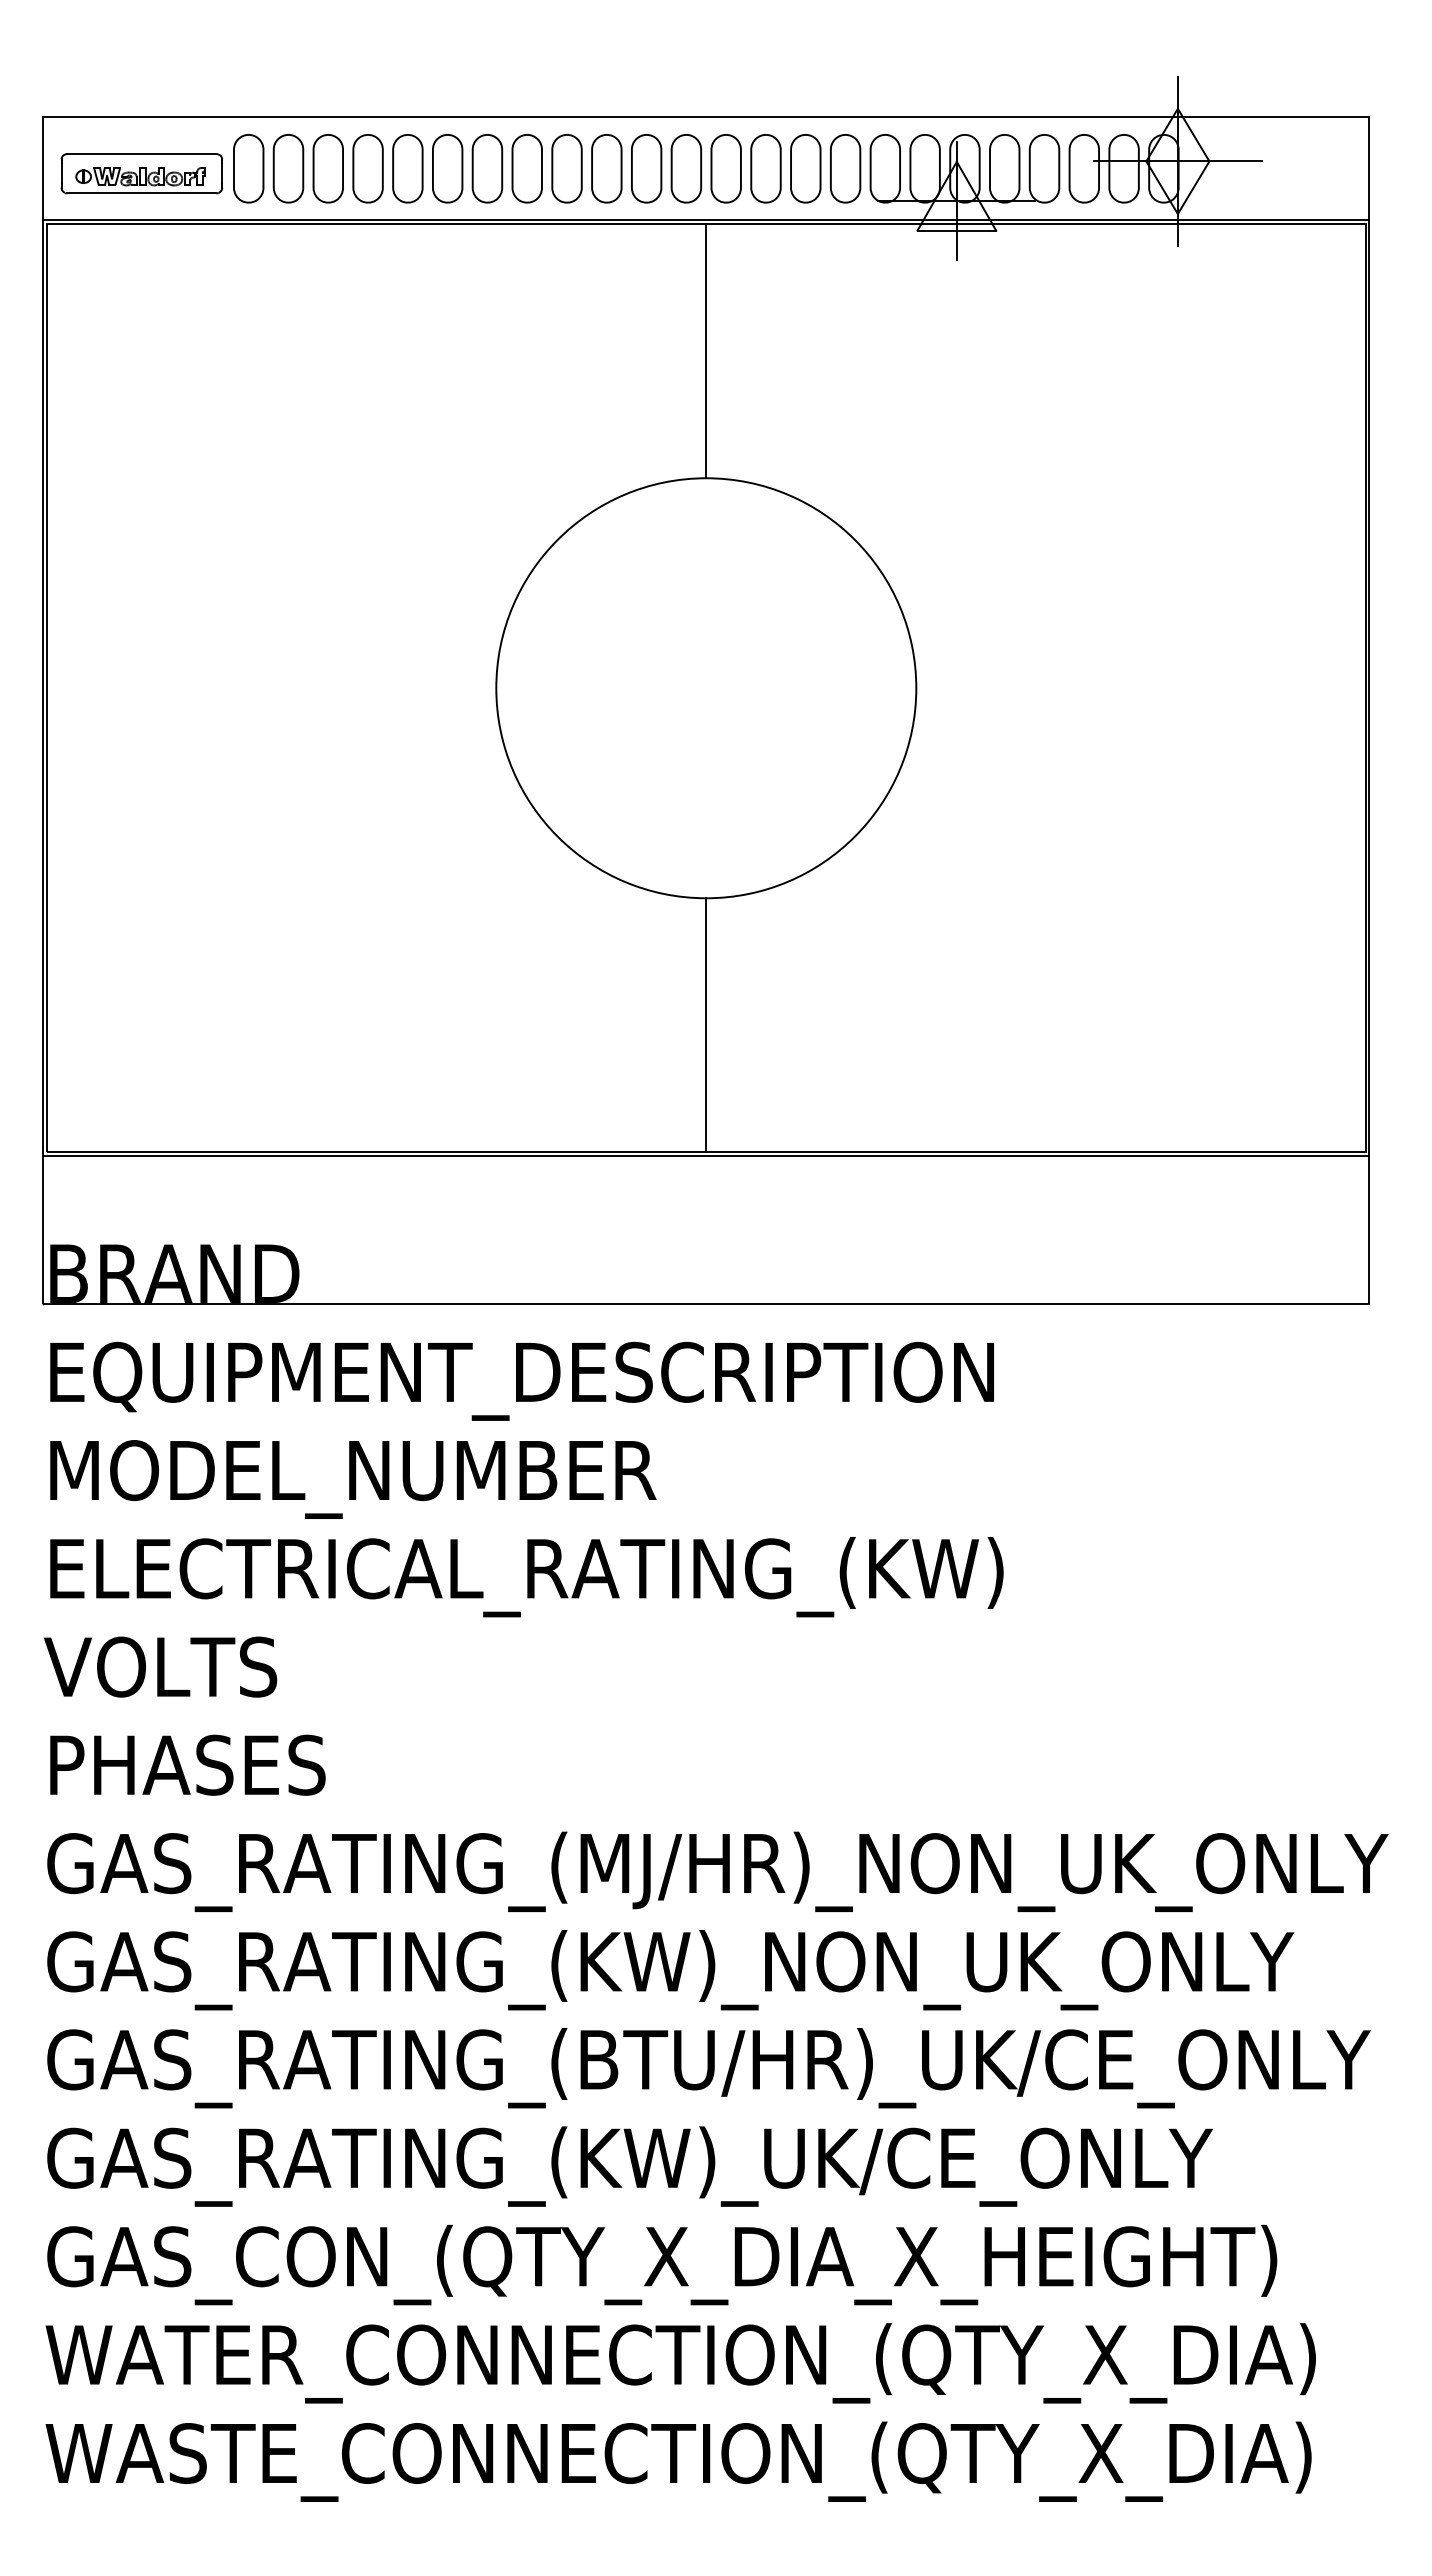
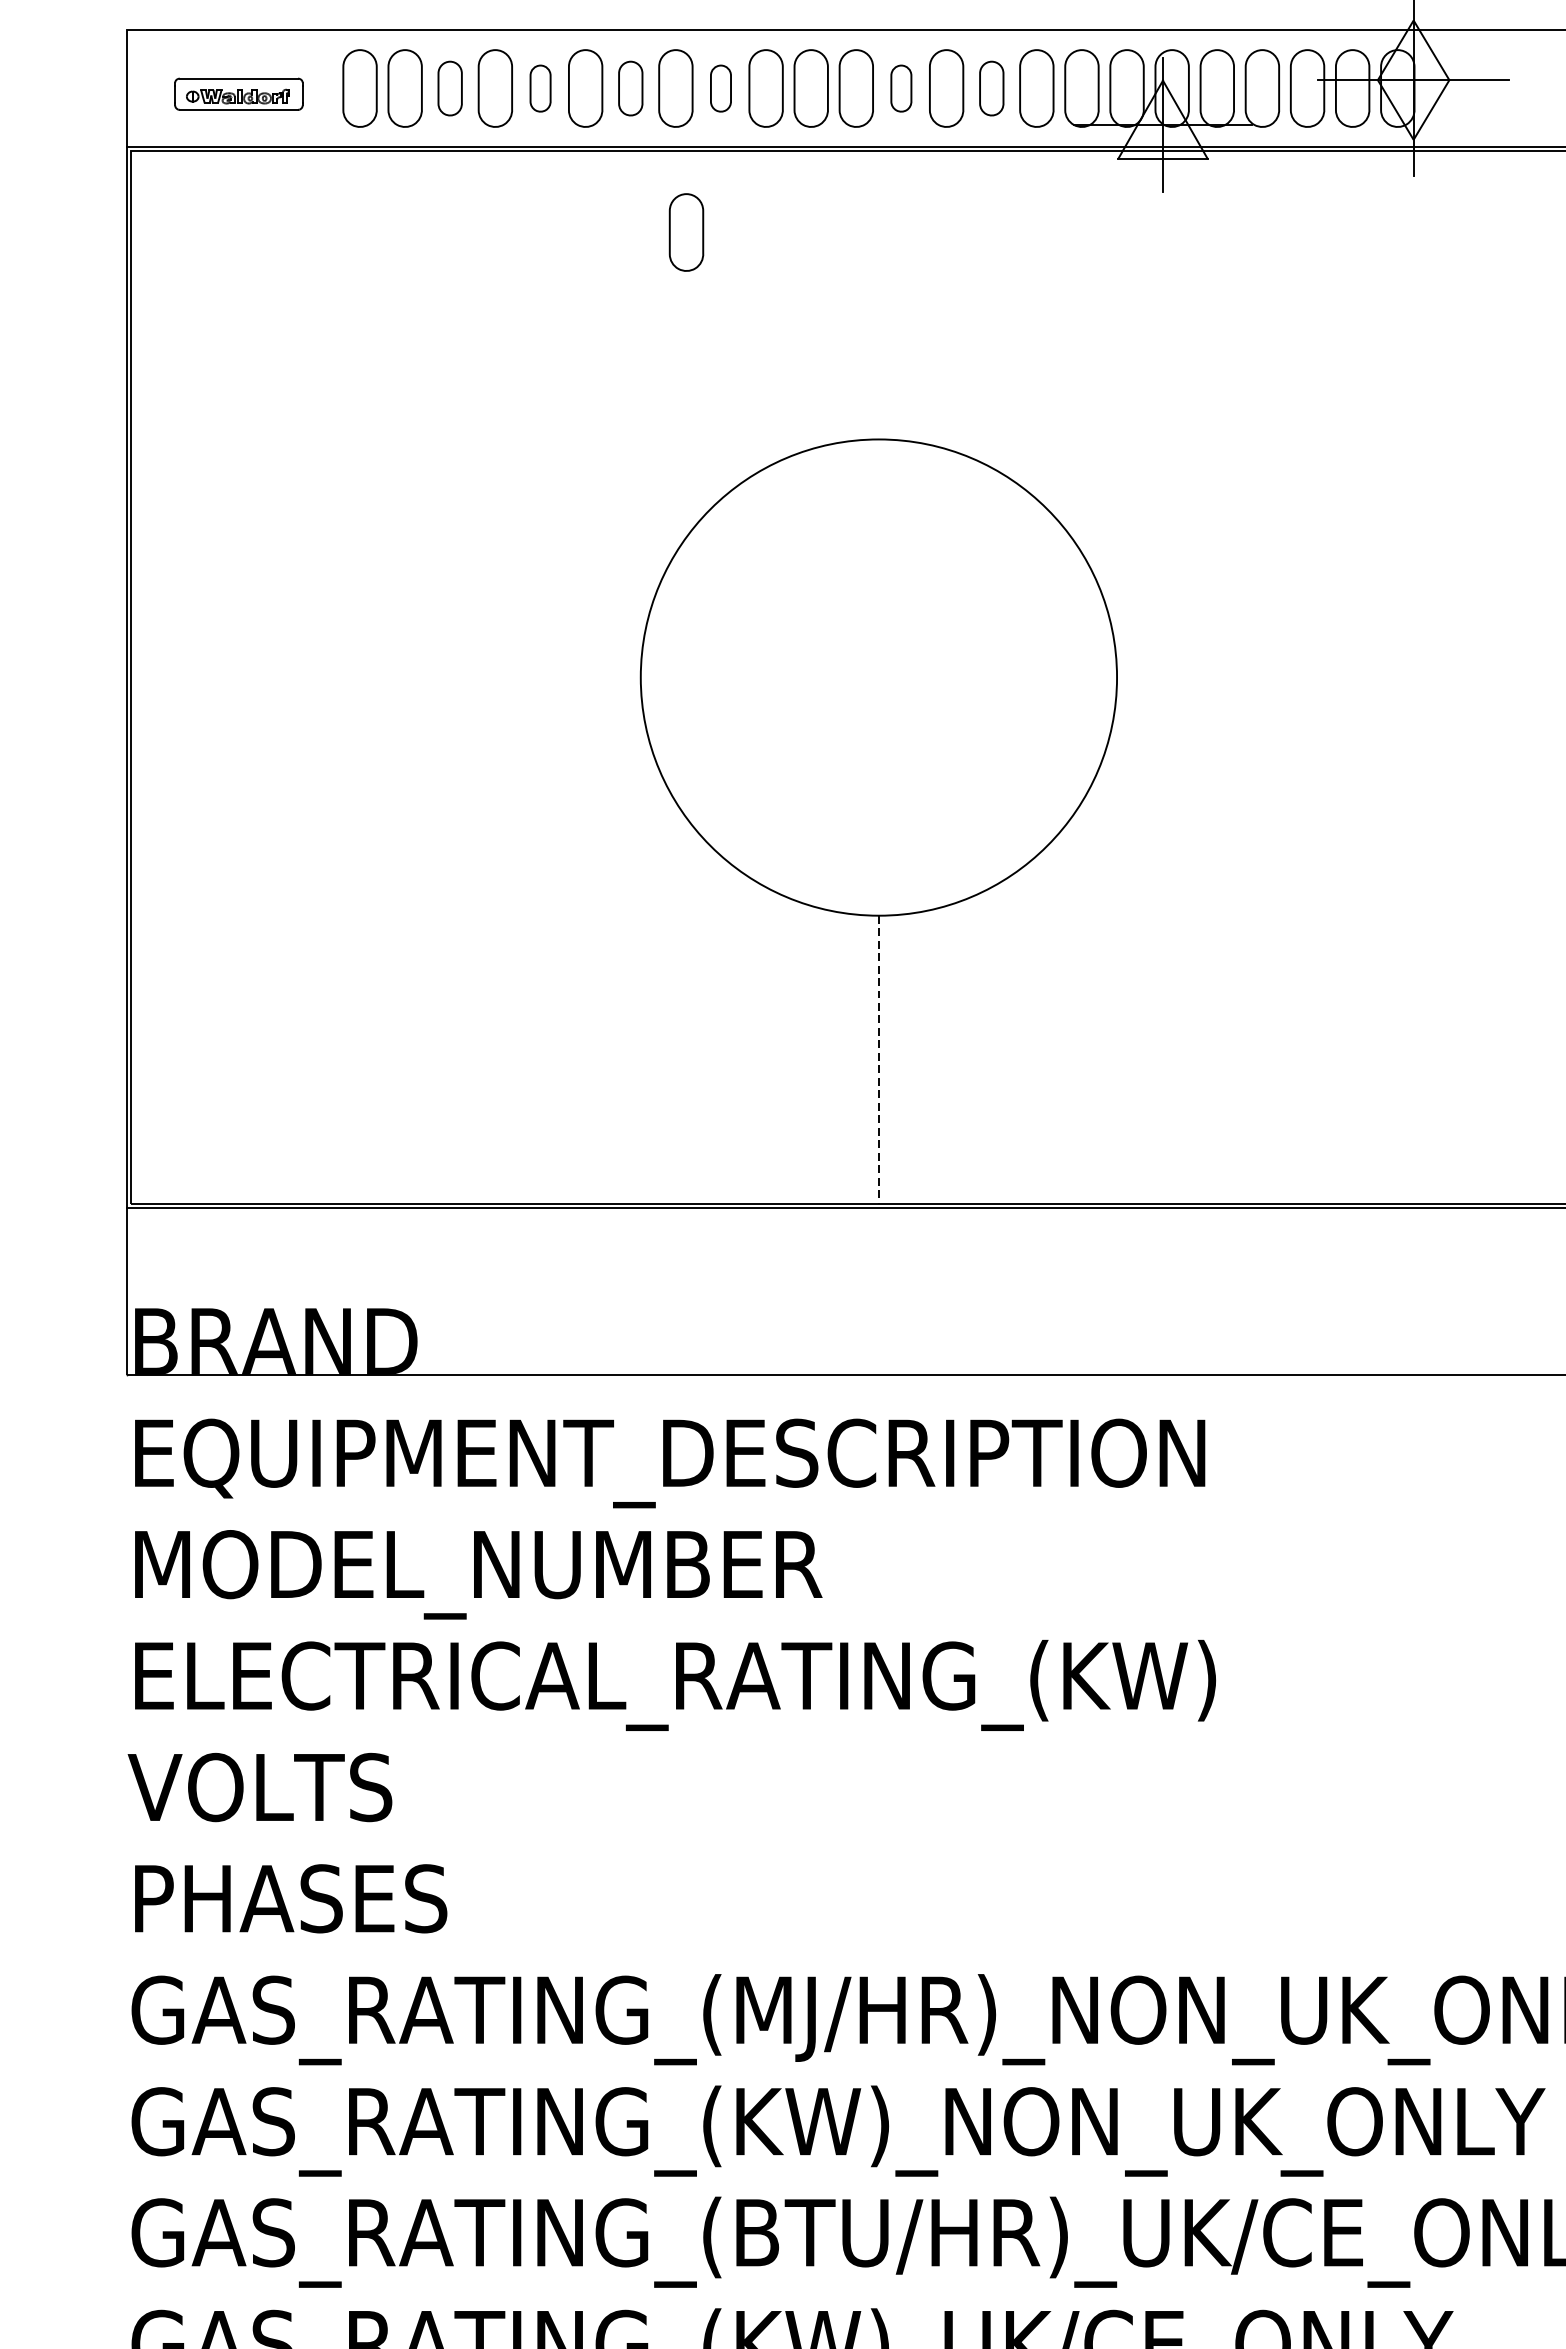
part: (327, 168) -> (449, 88), size x0.7
part: (407, 168) -> (540, 88), size x0.6
part: (487, 168) -> (630, 88), size x0.7
part: (566, 168) -> (720, 88), size x0.6
part: (725, 168) -> (900, 88), size x0.6
part: (805, 168) -> (991, 88), size x0.7
part: (141, 173) -> (238, 93), size x0.7
part: (536, 295) -> (686, 232), added
line: (706, 351) -> (879, 295), removed
line: (706, 1025) -> (879, 1059), solid -> dashed

